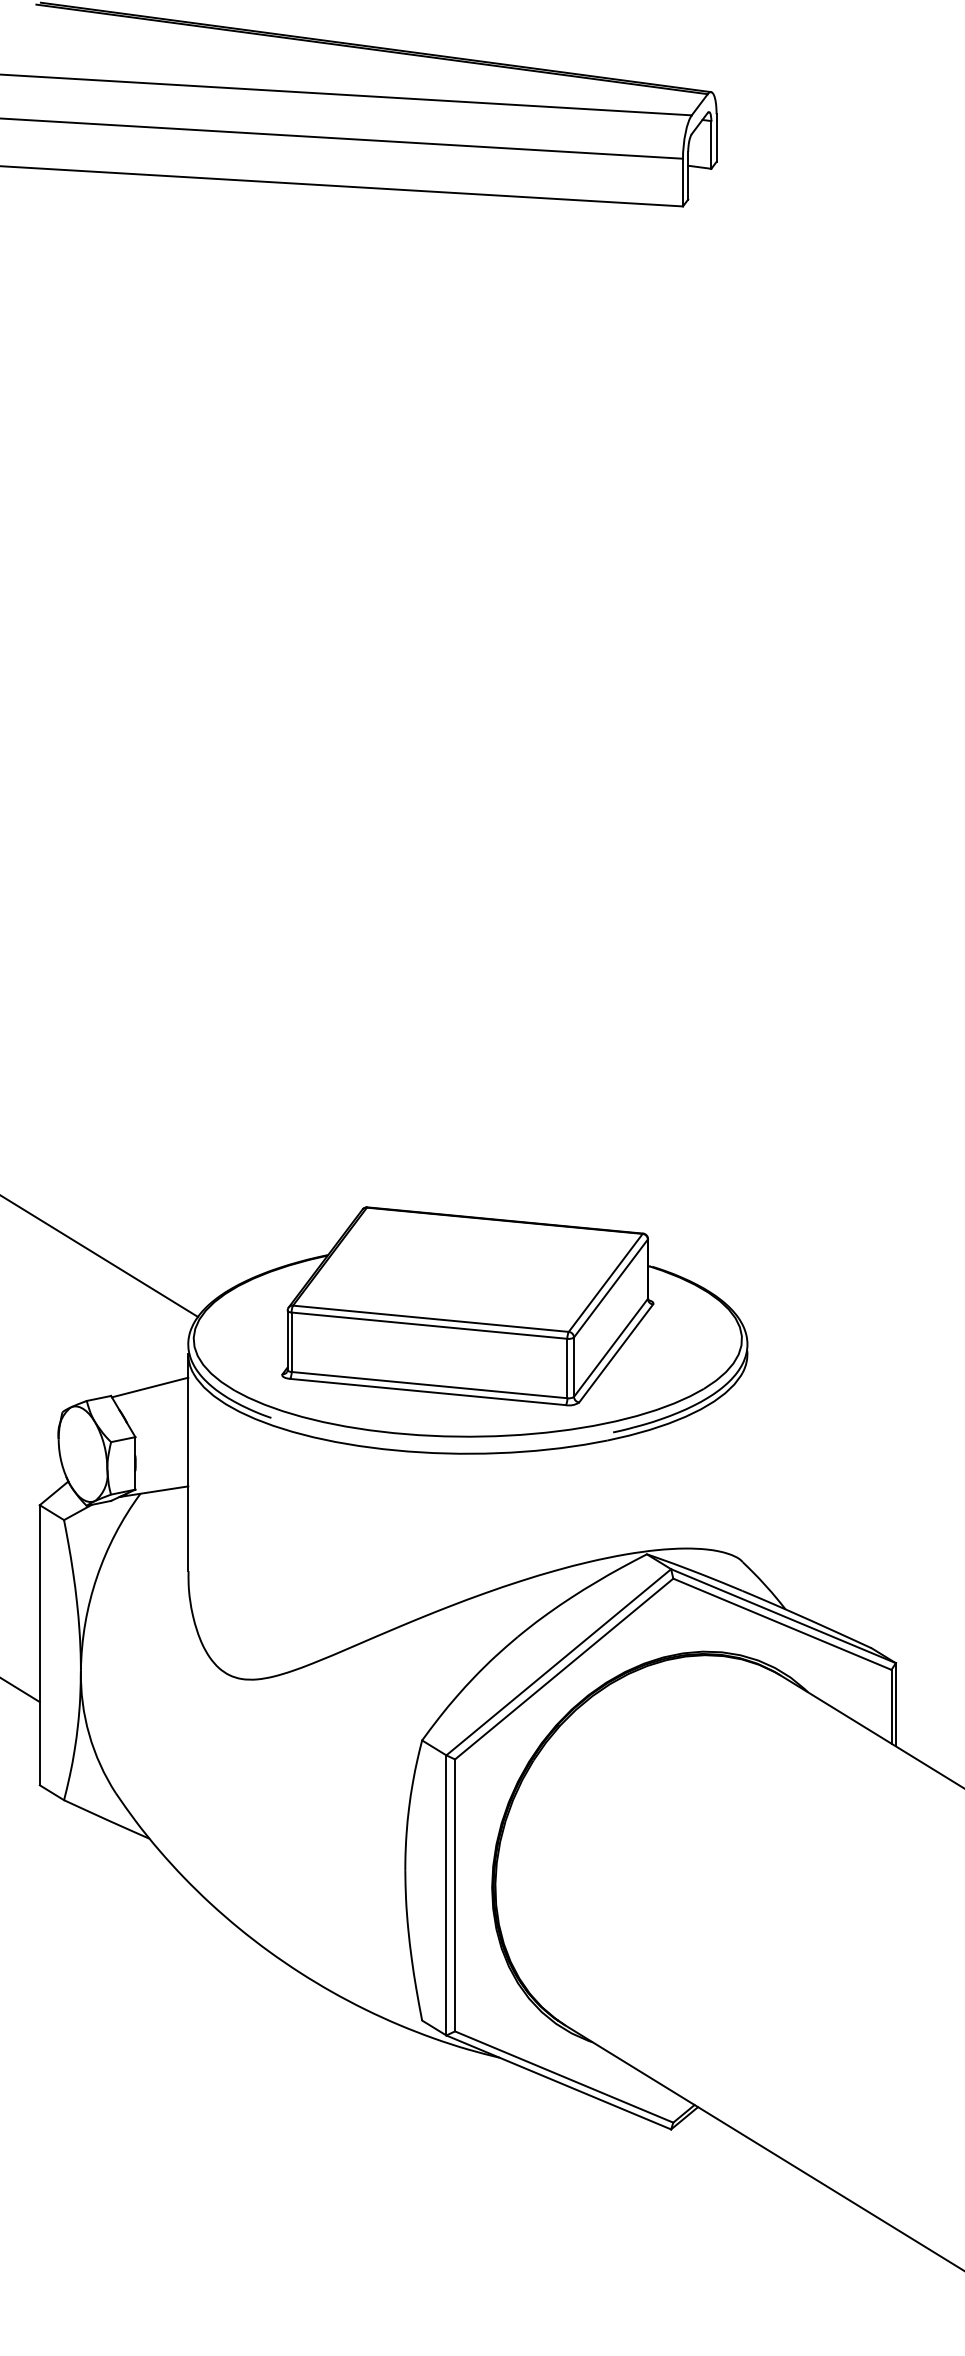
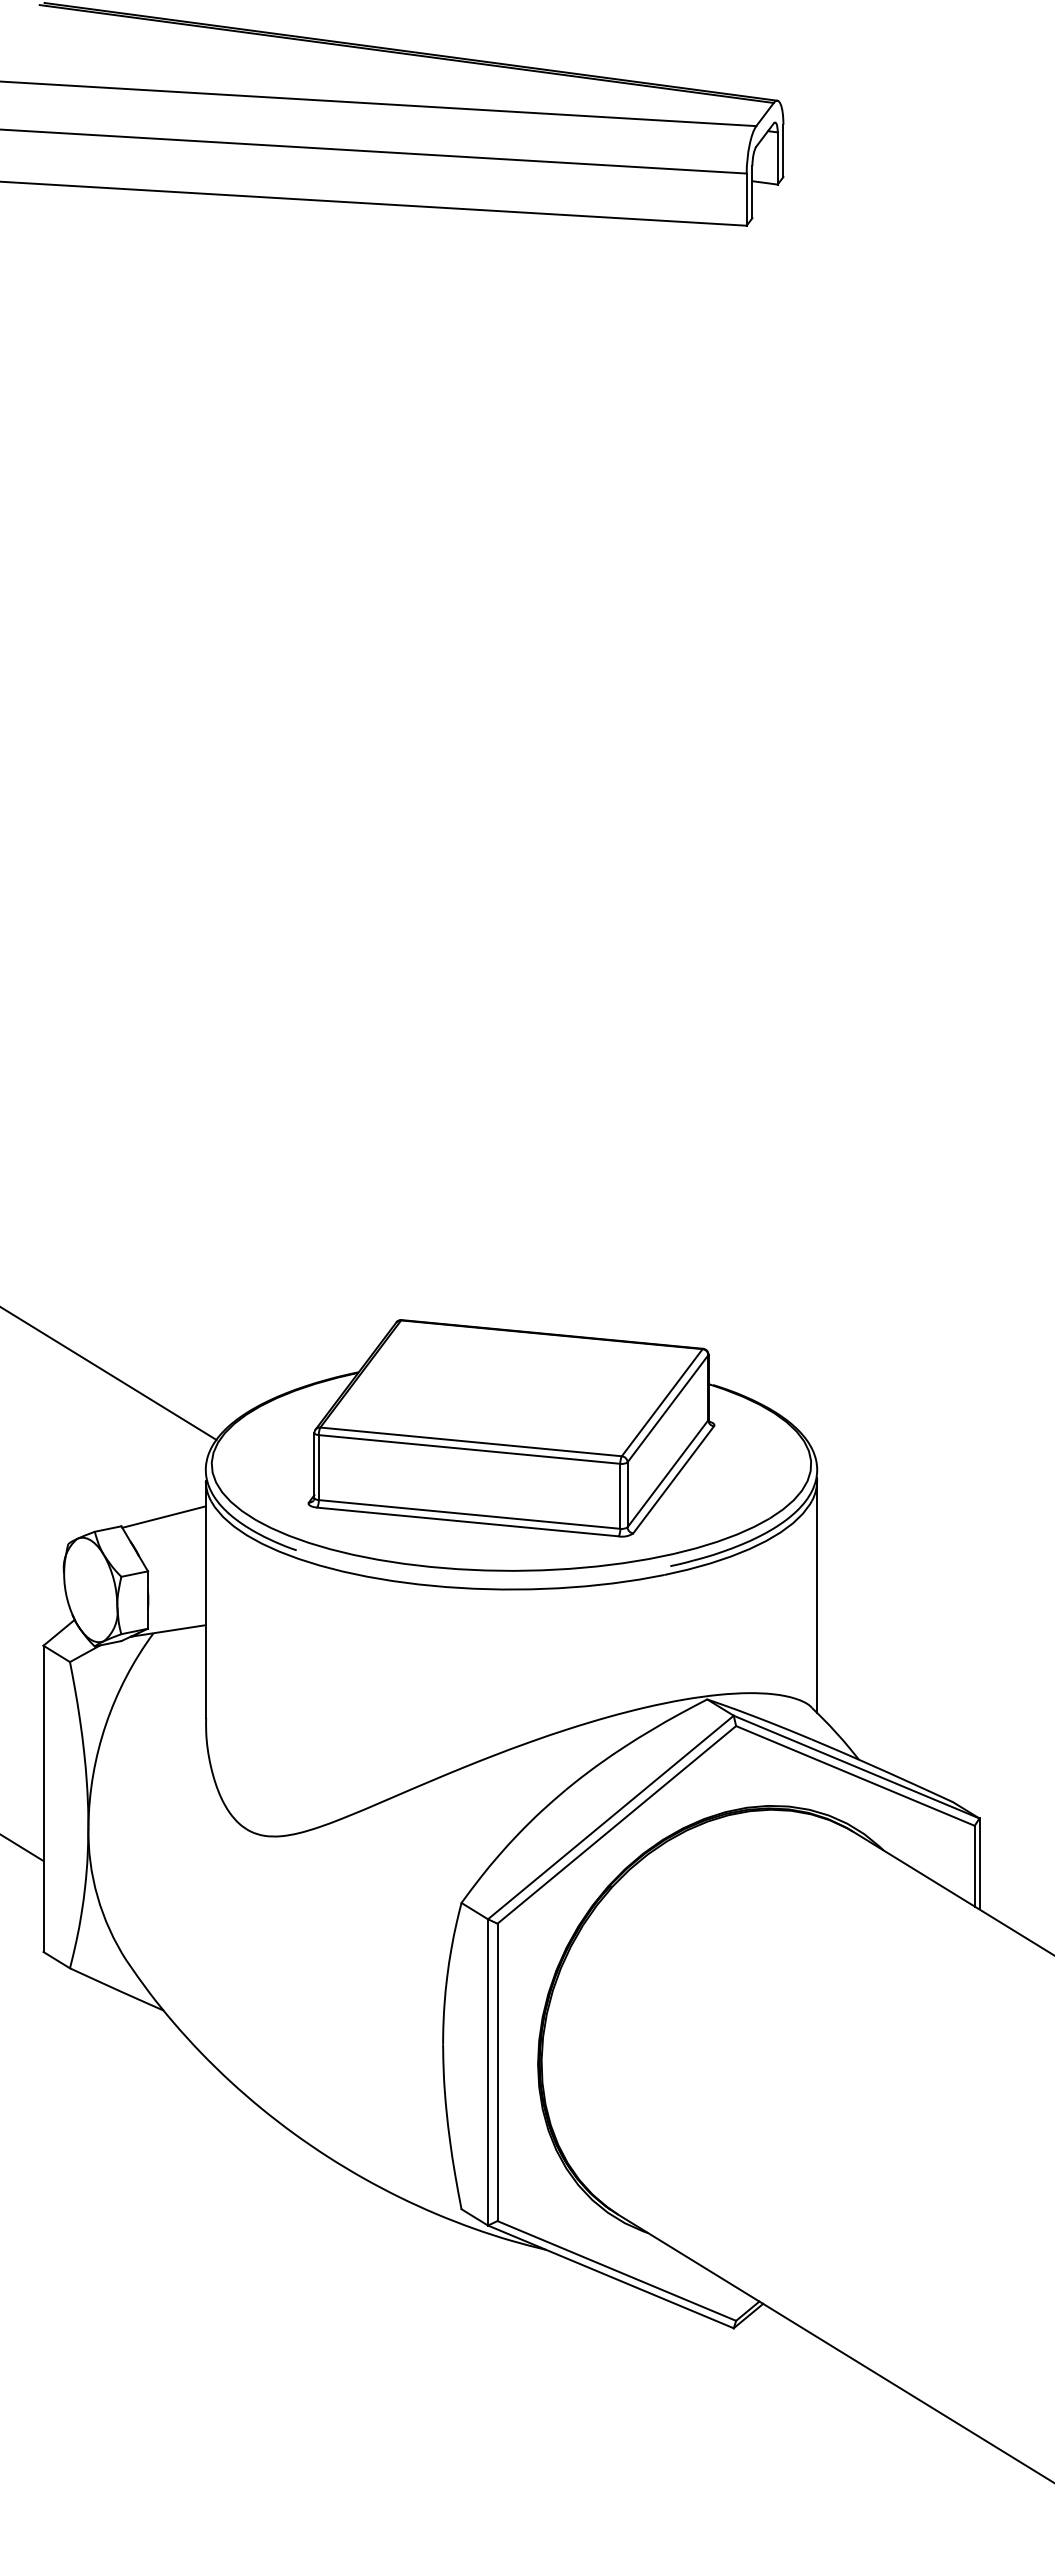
line: (747, 1460) -> (817, 1596), added

